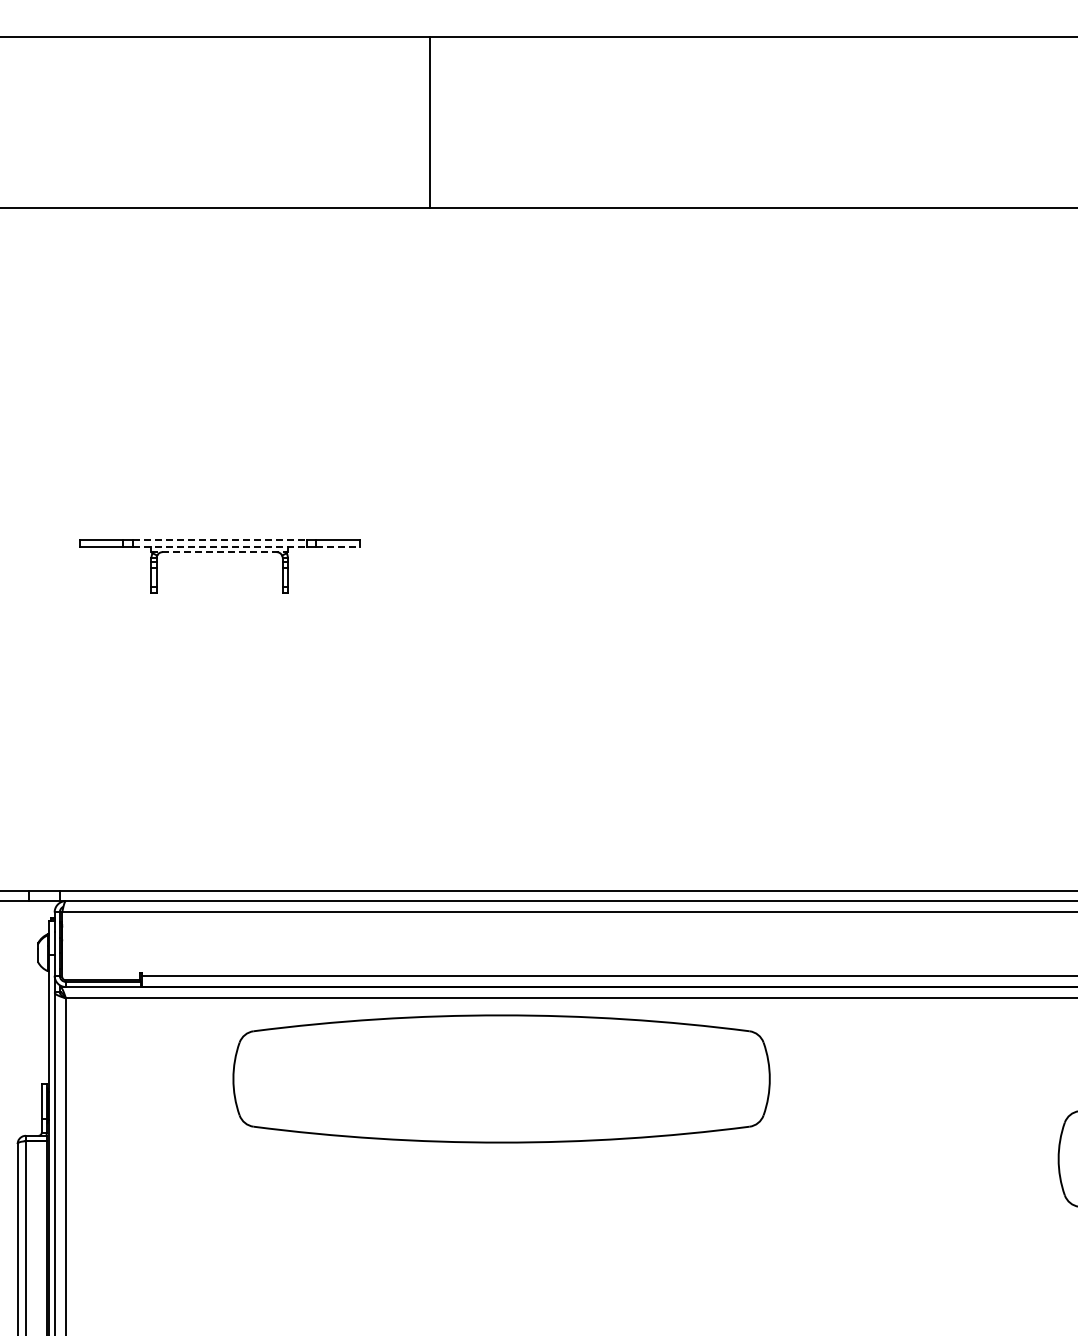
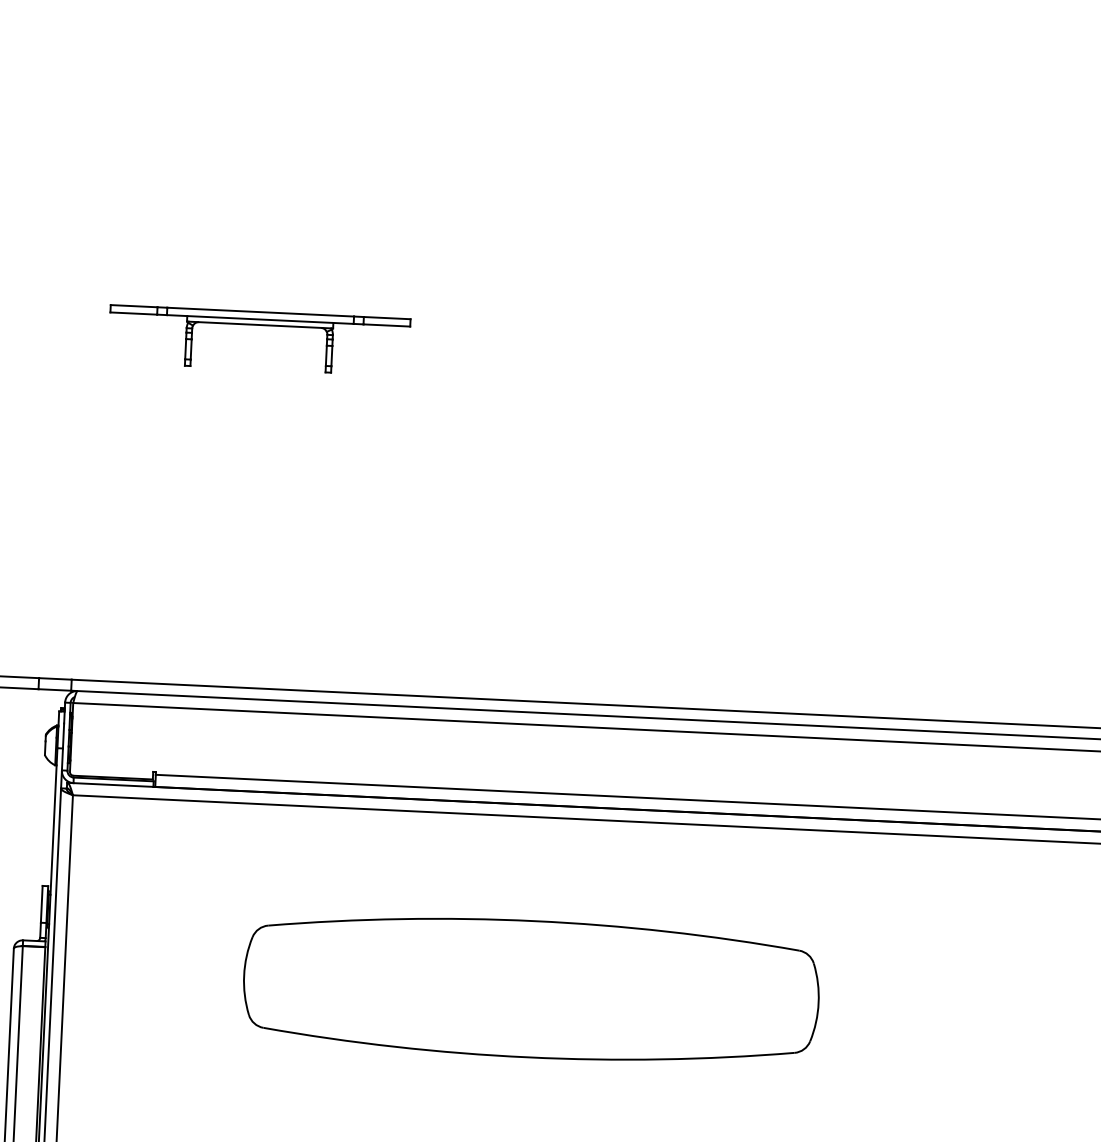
line: (220, 540) -> (261, 312), dashed -> solid
line: (220, 546) -> (261, 319), dashed -> solid
line: (337, 546) -> (386, 324), dashed -> solid
line: (220, 552) -> (260, 325), dashed -> solid
part: (501, 1078) -> (531, 988), moved

